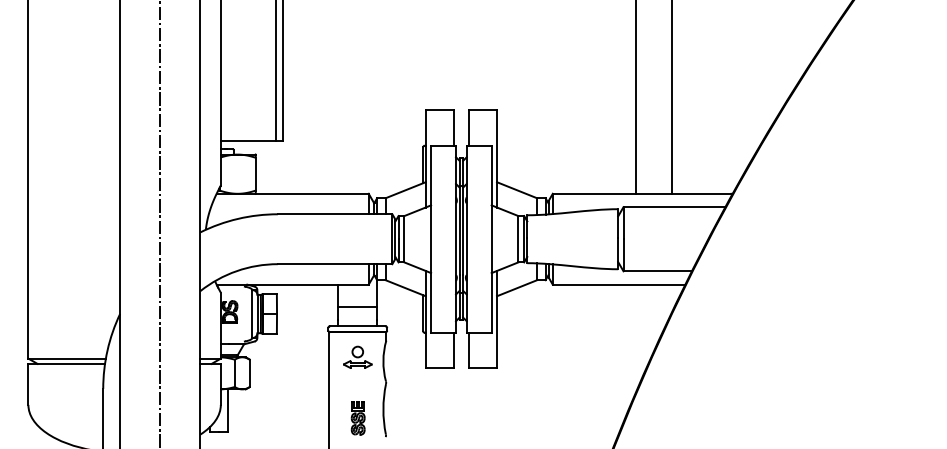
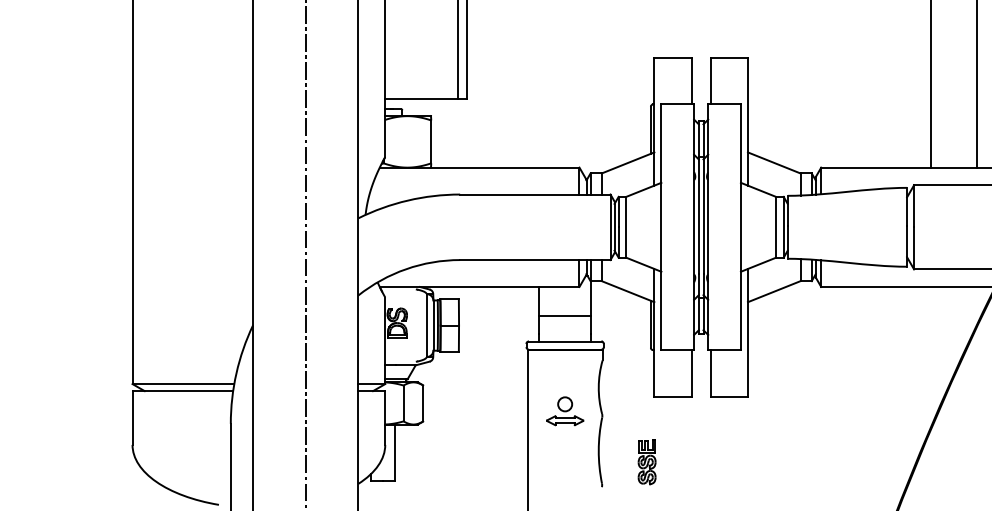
part: (357, 356) -> (564, 410), moved
part: (357, 418) -> (646, 462), moved

